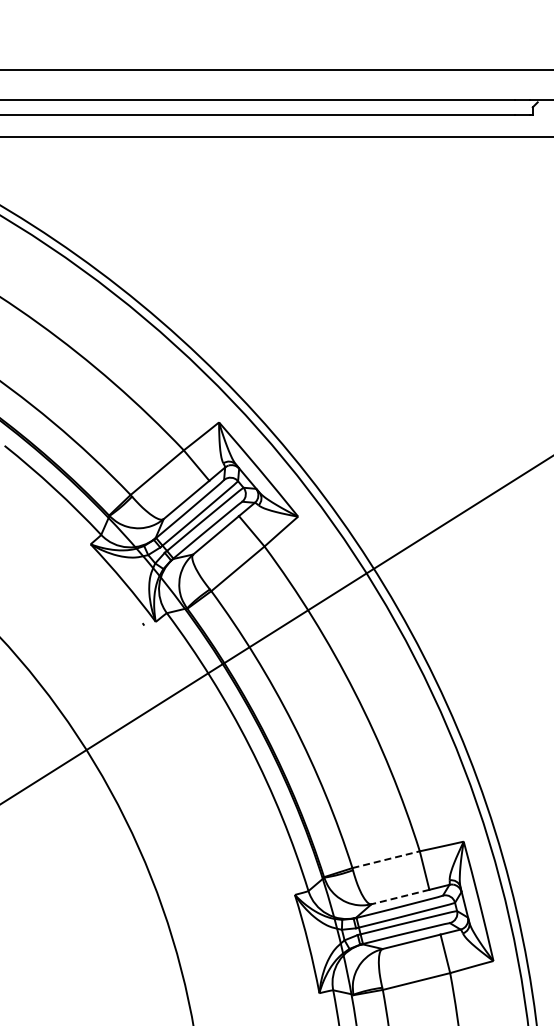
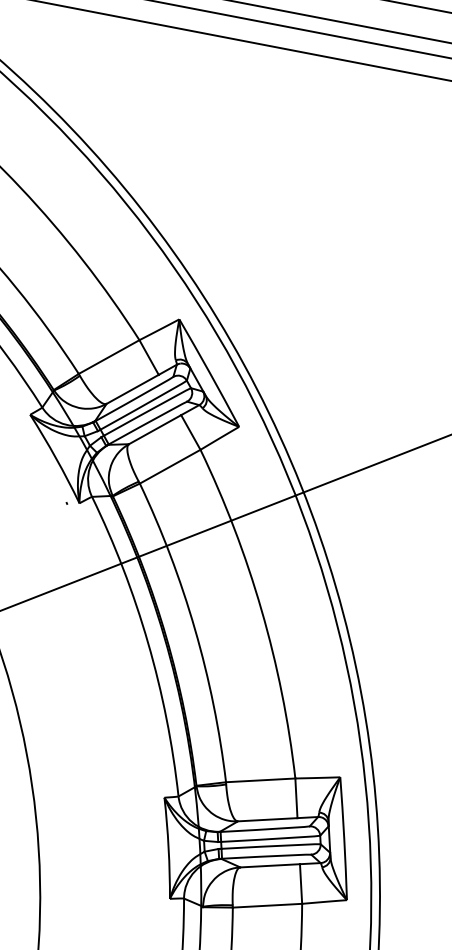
line: (386, 859) -> (261, 780), dashed -> solid
line: (400, 897) -> (267, 820), dashed -> solid

